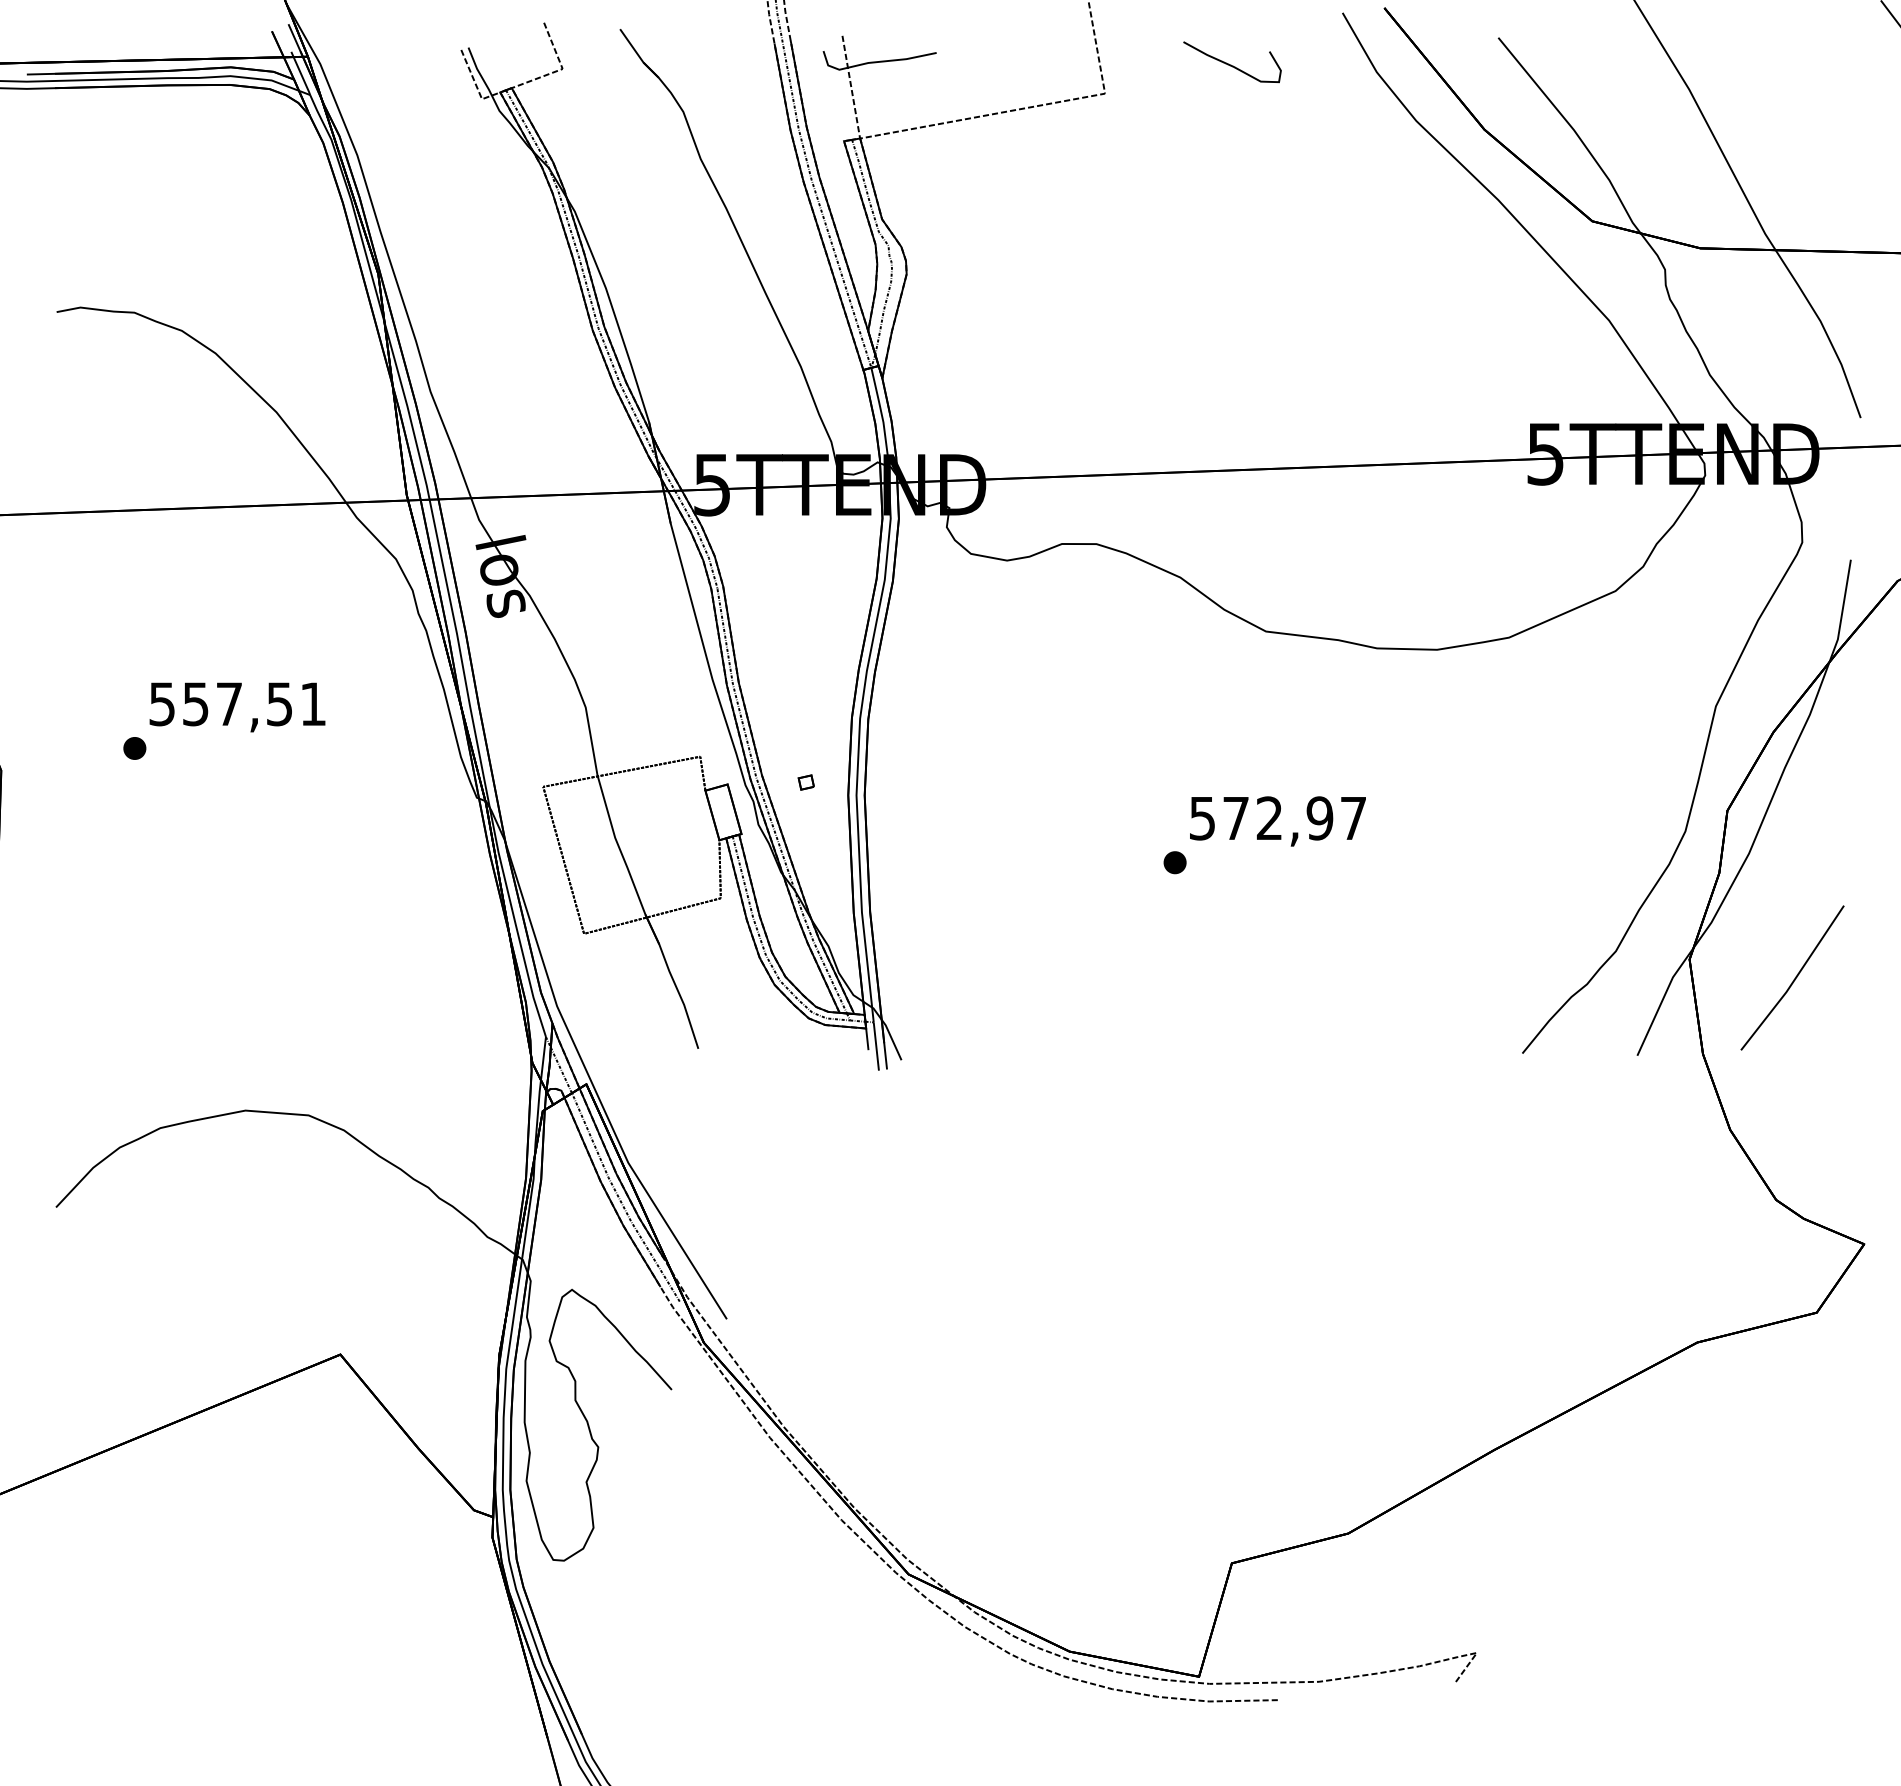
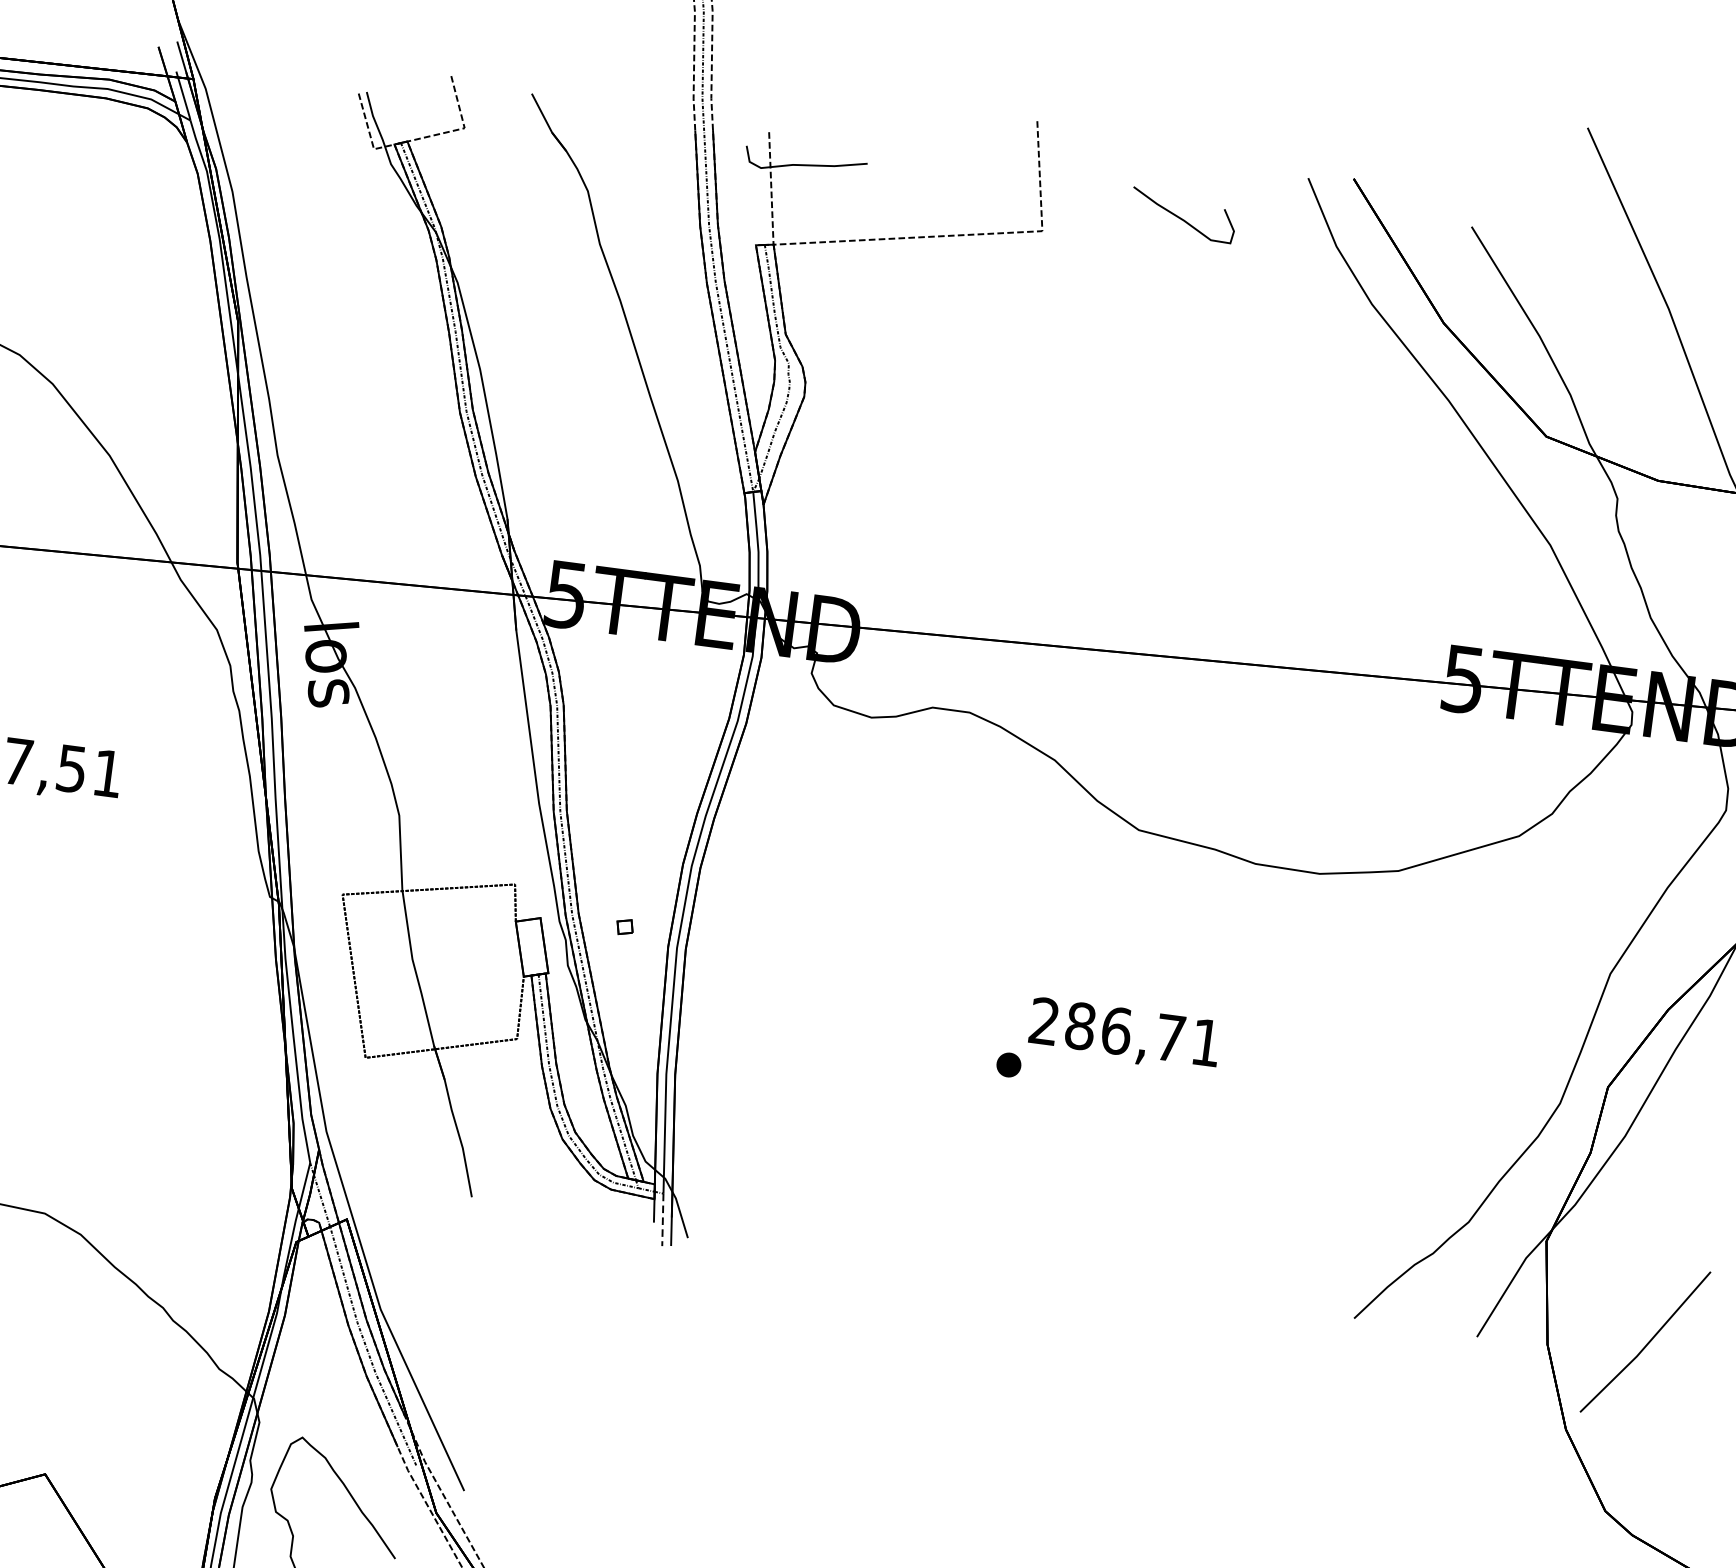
text: (1277, 818) -> (1124, 1032), 572,97 -> 286,71
part: (1792, 977) -> (1645, 1341), moved
line: (876, 1047) -> (662, 1220), solid -> dashed

